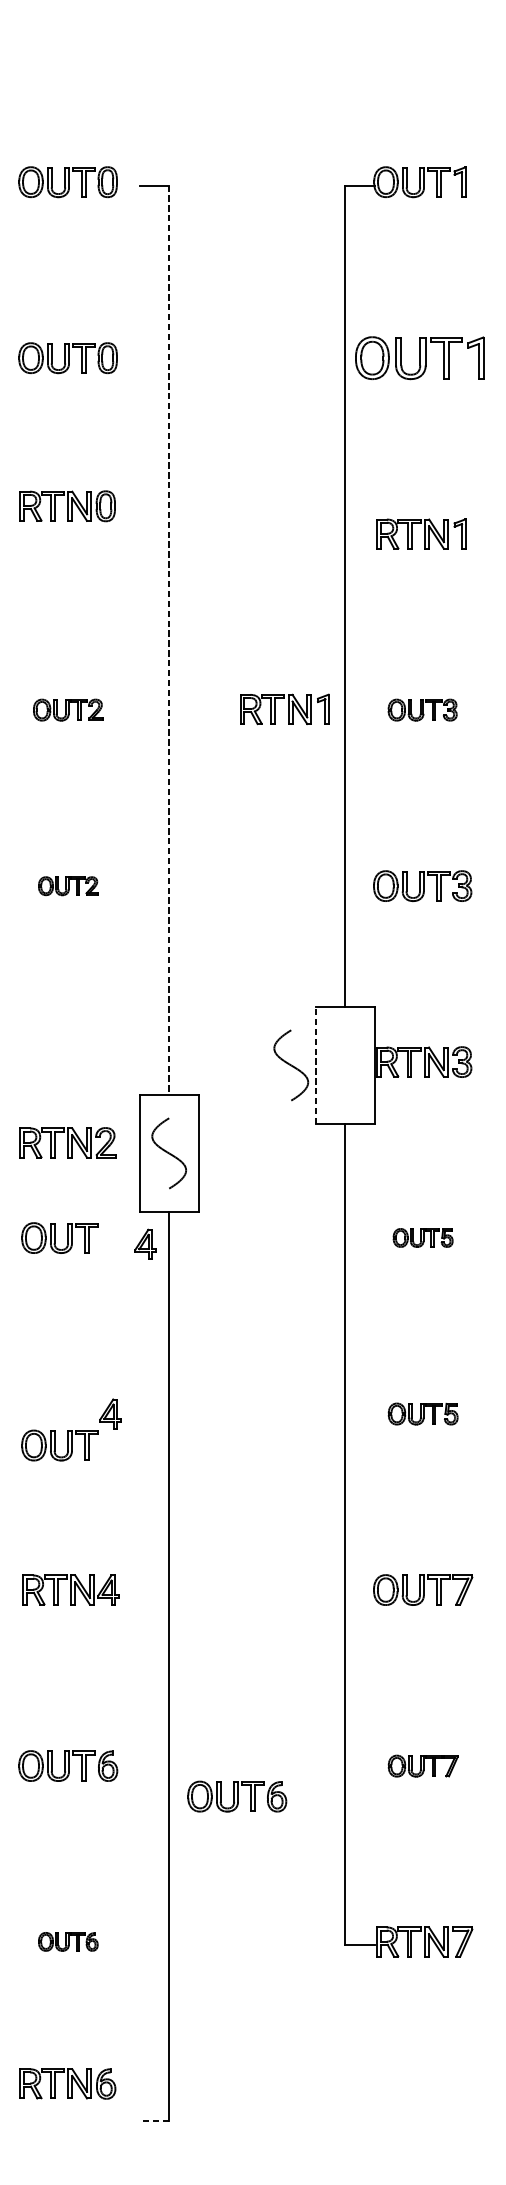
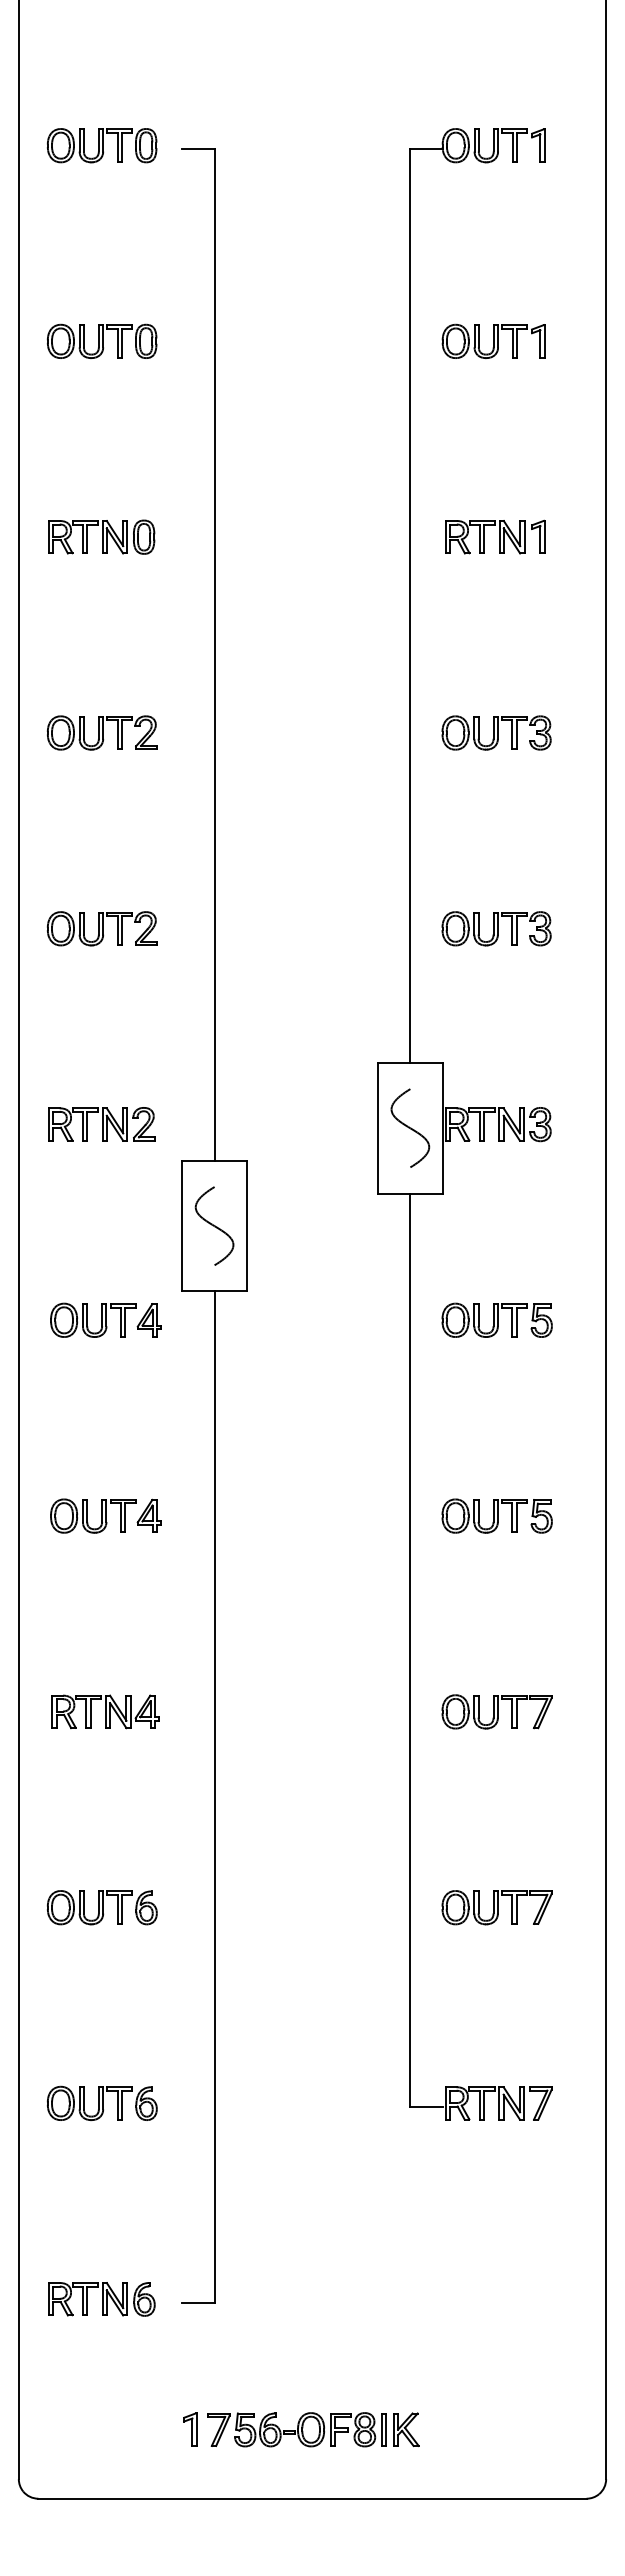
part: (419, 358) -> (493, 341), size x0.71
part: (67, 505) -> (101, 536), moved
line: (169, 640) -> (214, 655), dashed -> solid
part: (285, 708) -> (343, 731), removed
part: (67, 709) -> (101, 732), size x1.43
part: (422, 709) -> (496, 732), size x1.43
part: (68, 885) -> (102, 928), size x1.67
part: (291, 1064) -> (410, 1127), moved
line: (315, 1064) -> (377, 1127), dashed -> solid
part: (67, 1142) -> (101, 1124), moved
part: (422, 1237) -> (496, 1319), size x1.67
part: (144, 1244) -> (148, 1320), moved
part: (422, 1413) -> (496, 1515), size x1.43
part: (60, 1444) -> (93, 1515), moved
part: (422, 1765) -> (496, 1907), size x1.43
part: (237, 1796) -> (290, 1941), removed
part: (68, 1941) -> (102, 2102), size x1.67
part: (67, 2084) -> (101, 2299), moved
line: (153, 2120) -> (197, 2302), dashed -> solid

